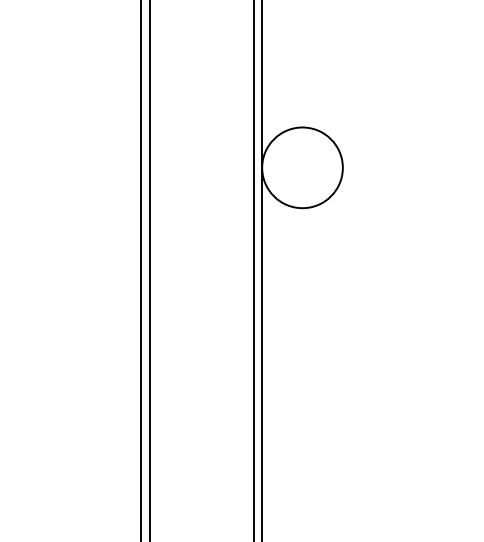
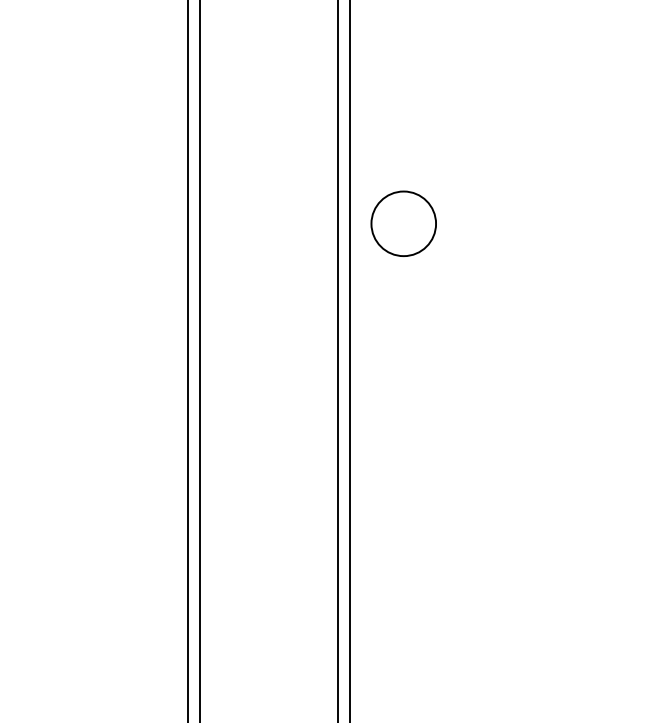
circle: (302, 167) -> (403, 223), size x0.6

